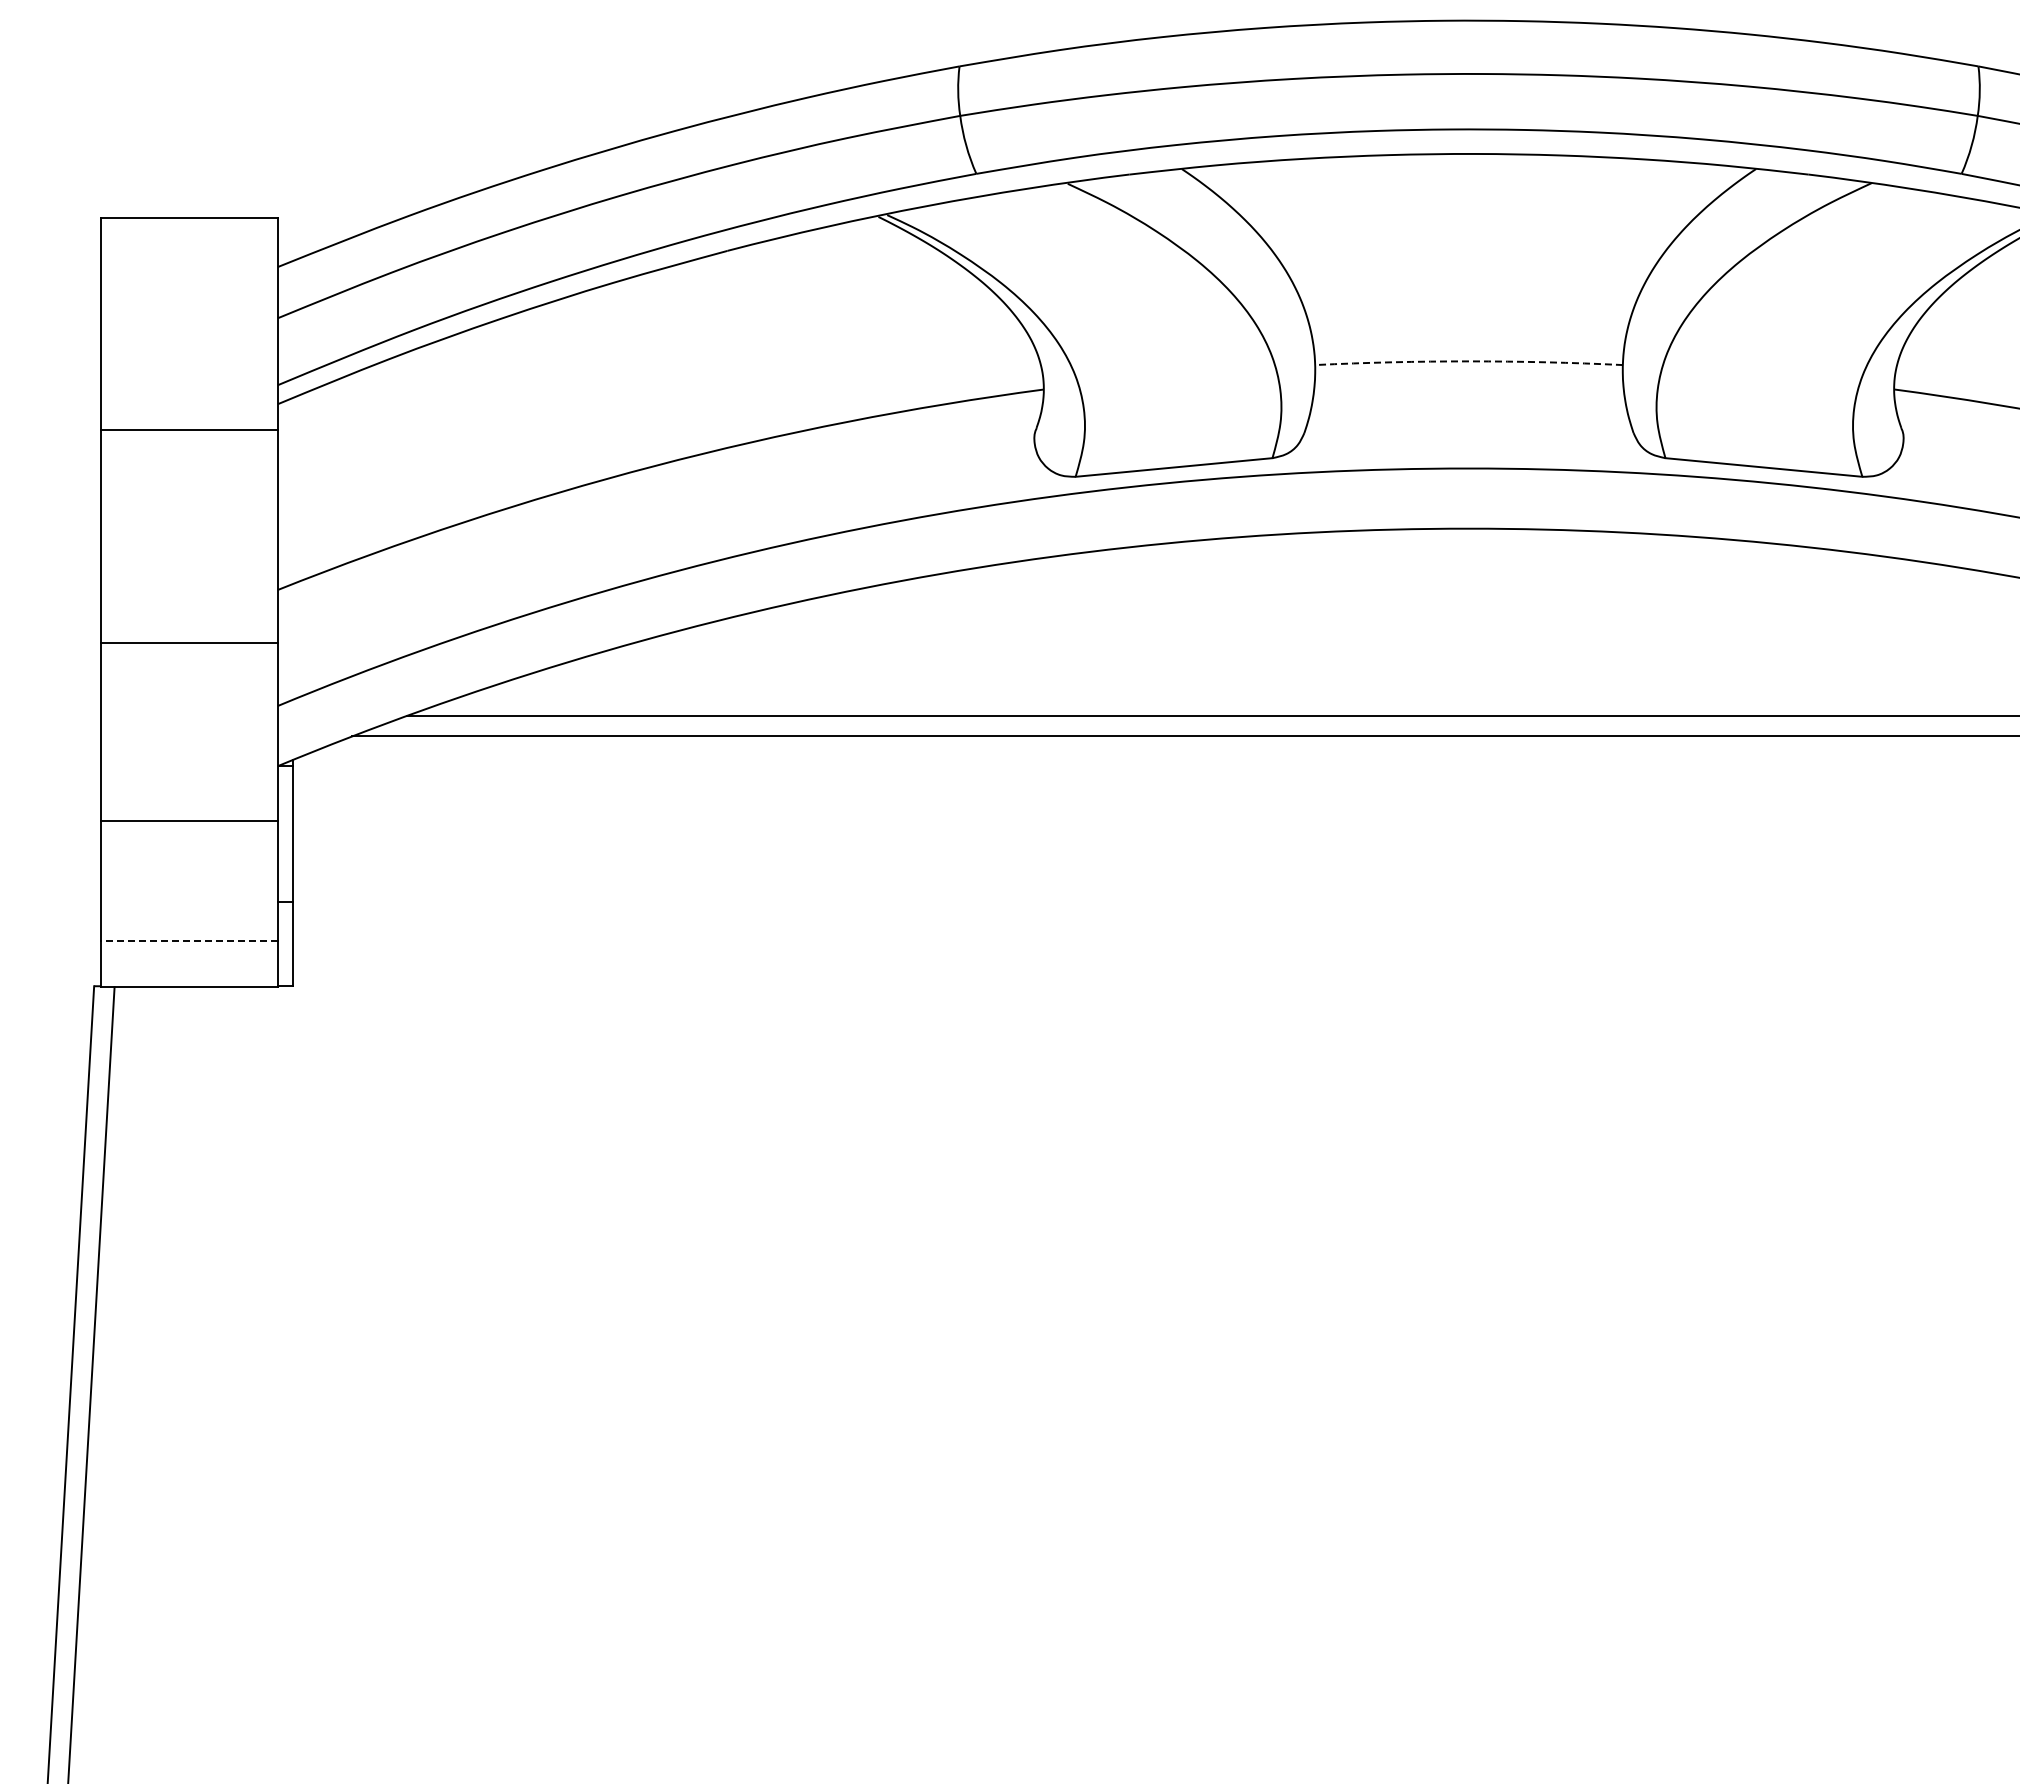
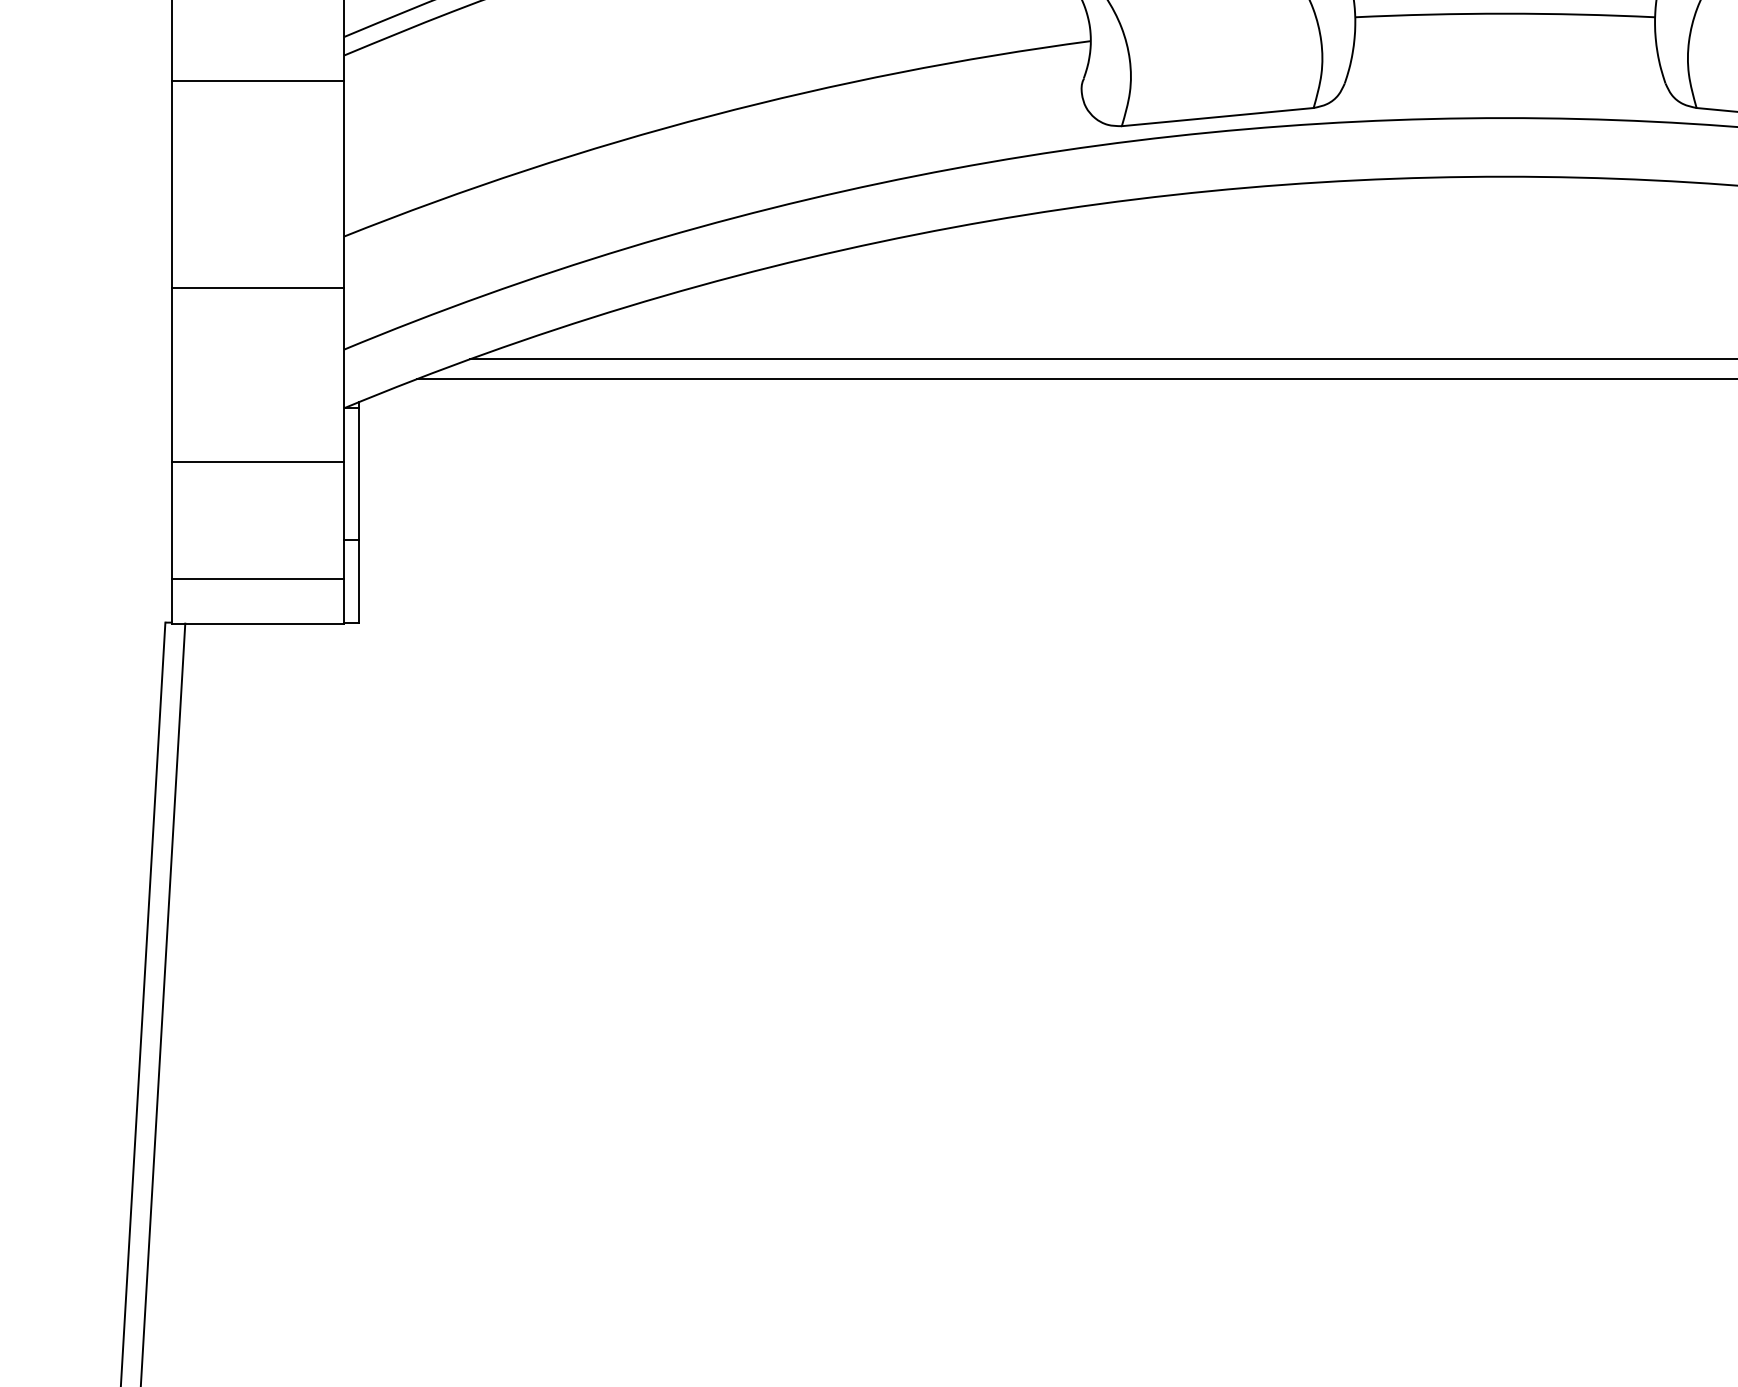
arc: (1468, 361) -> (1504, 13), dashed -> solid
line: (188, 941) -> (257, 579), dashed -> solid

